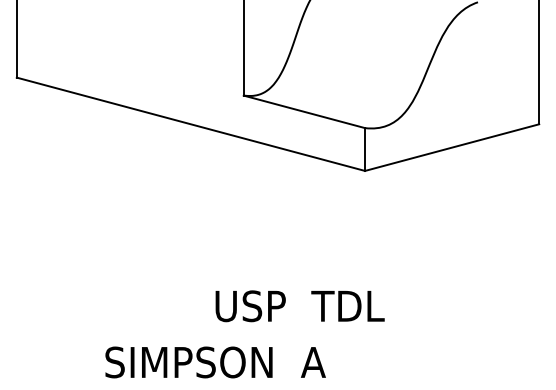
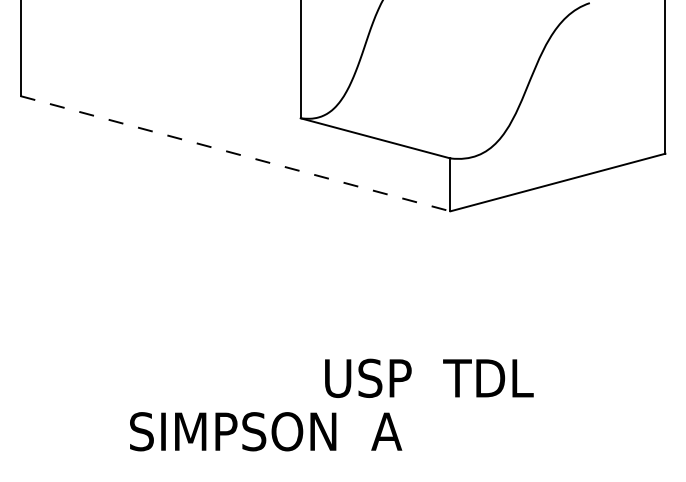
line: (190, 124) -> (235, 153), solid -> dashed
text: (300, 305) -> (429, 377), moved
text: (216, 362) -> (266, 431), moved

